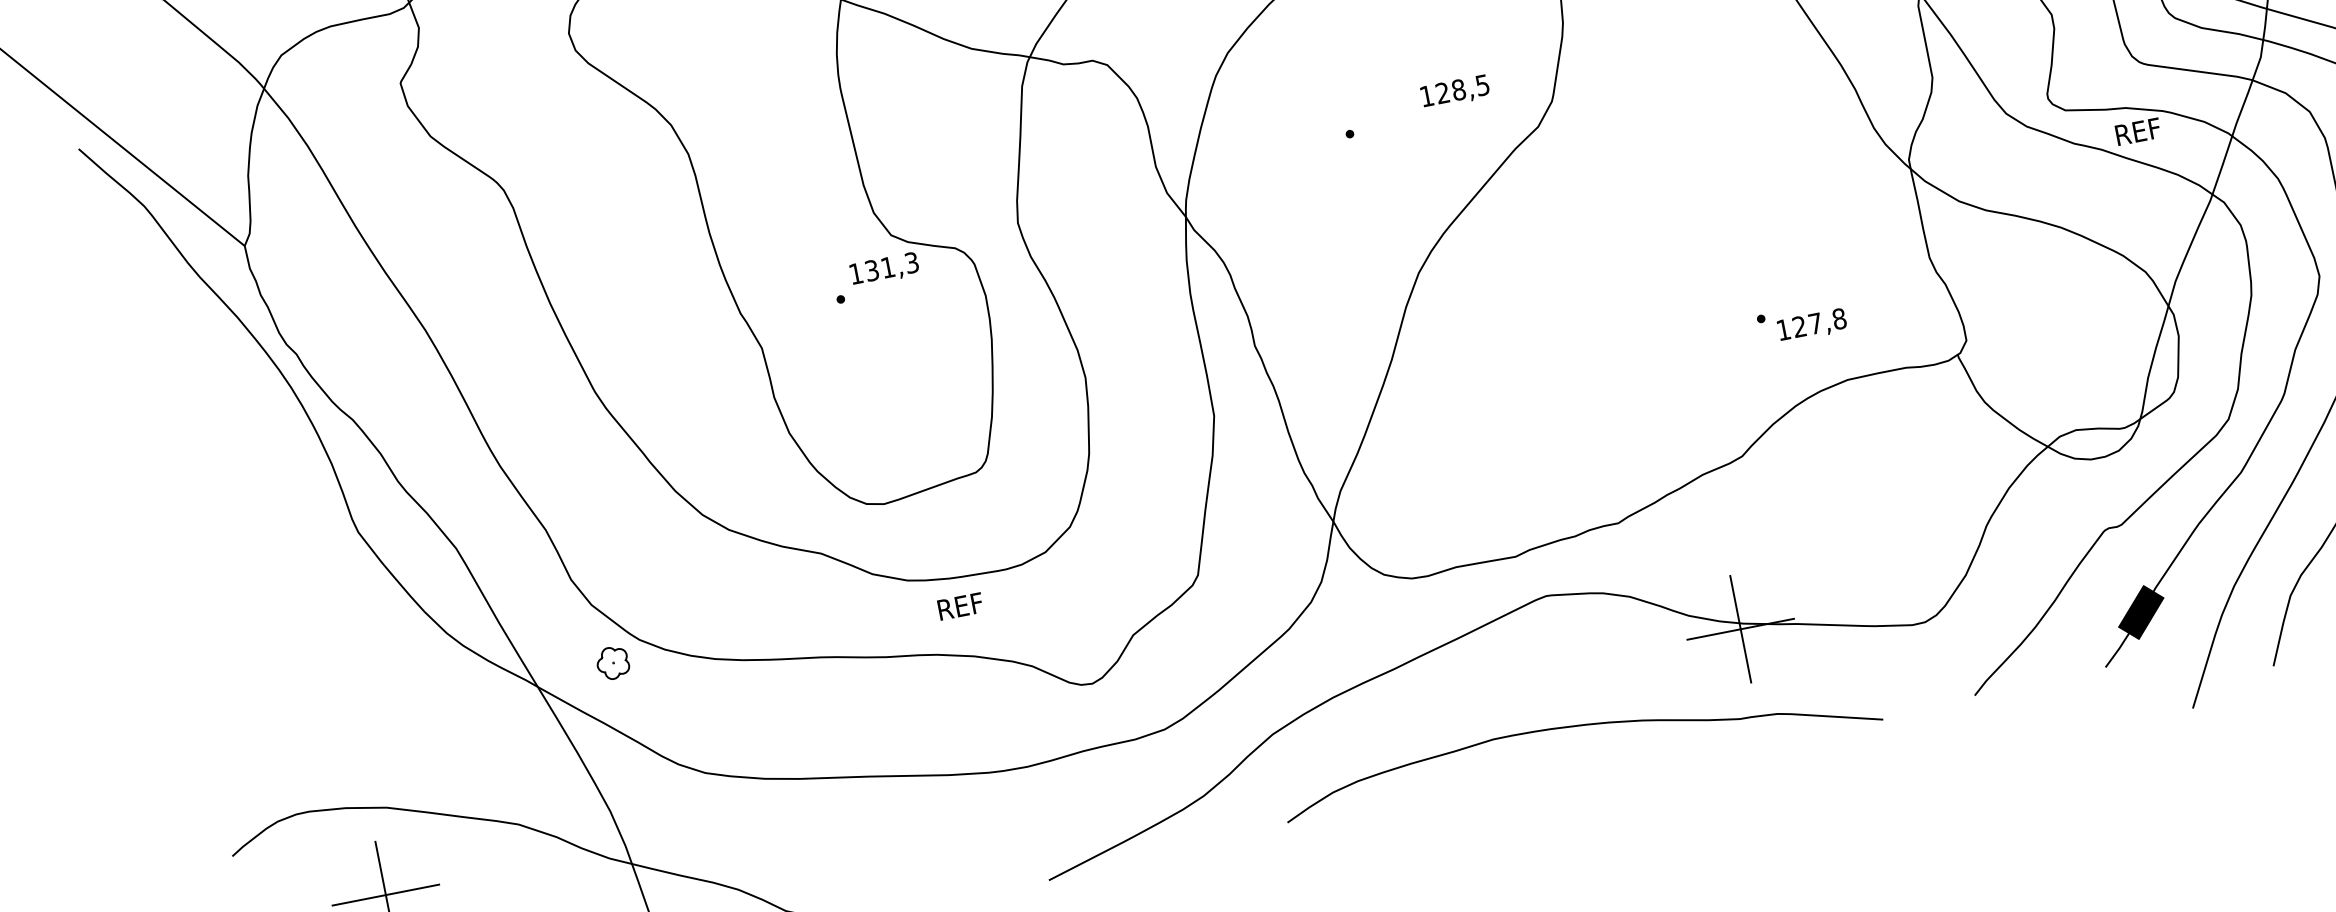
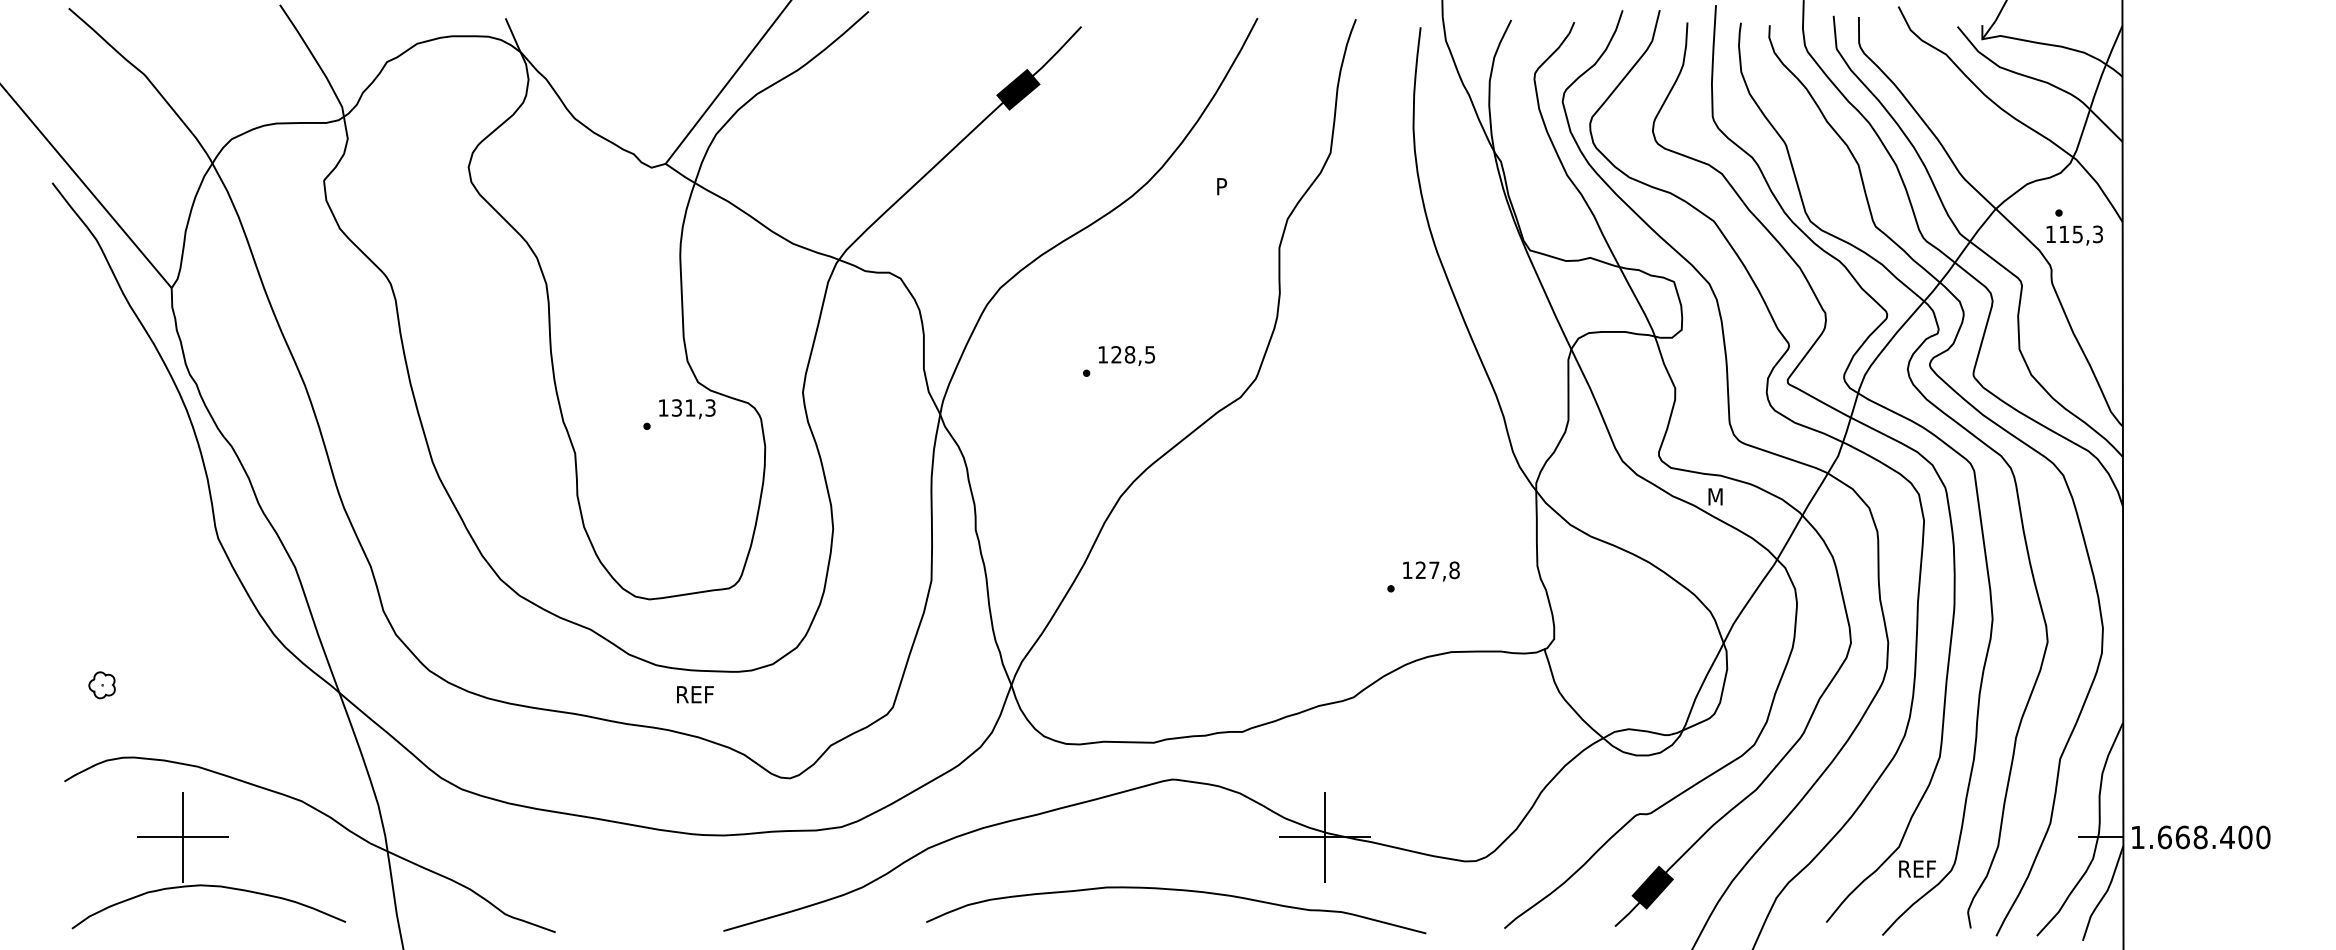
text: (1454, 91) -> (1126, 355), moved
text: (2138, 131) -> (1727, 496), REF -> M
text: (1812, 325) -> (1431, 571), moved
part: (612, 663) -> (101, 685), moved

